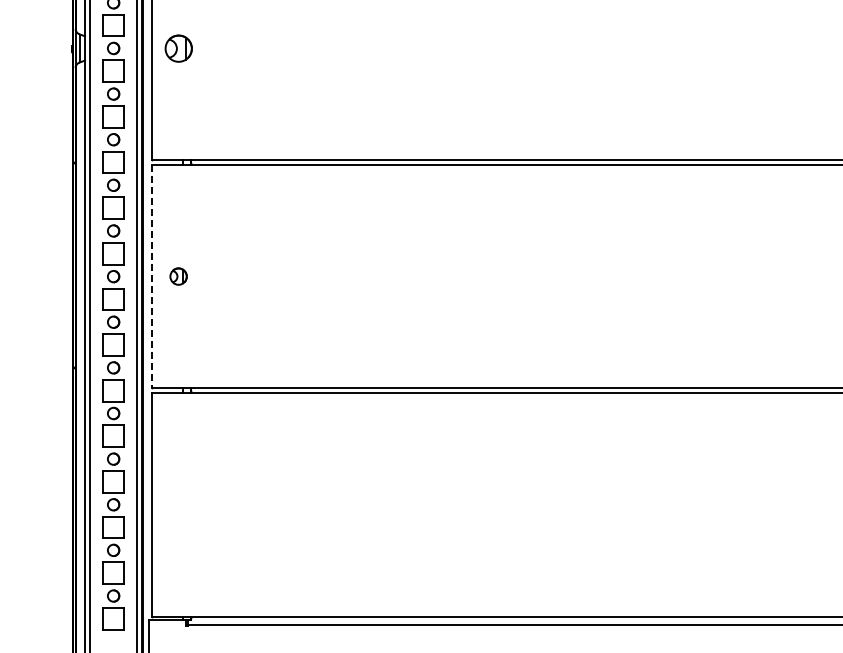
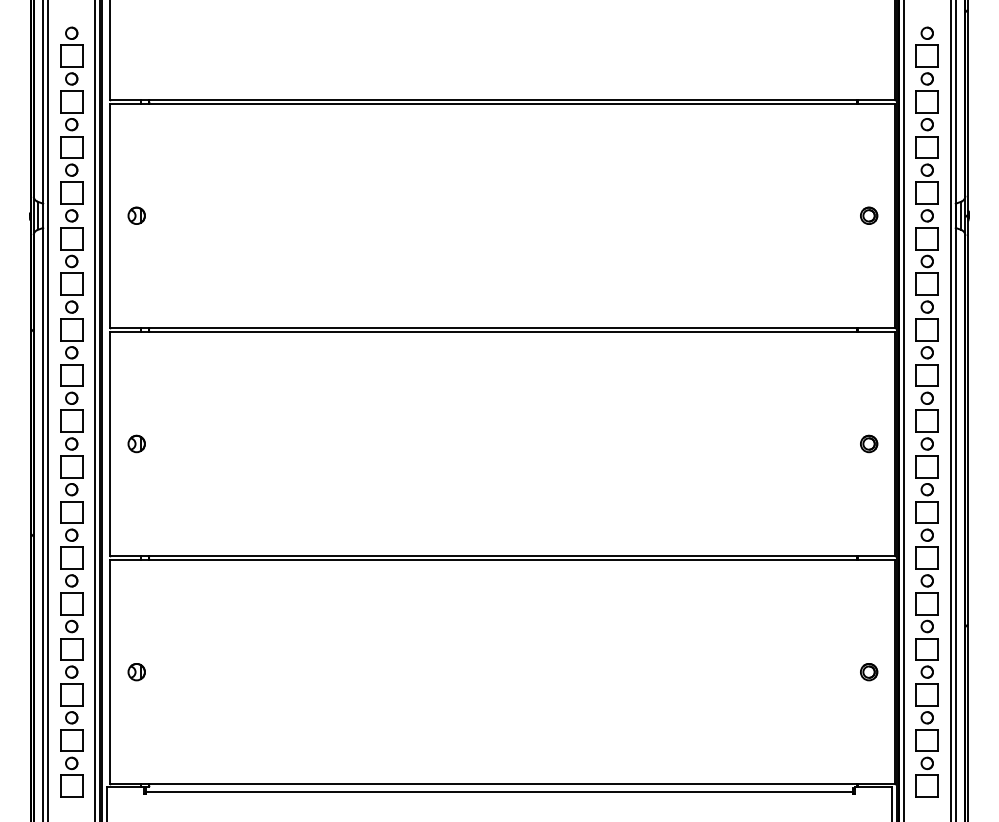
part: (178, 48) -> (136, 215), size x0.62
line: (152, 277) -> (110, 444), dashed -> solid
part: (178, 505) -> (136, 672), added

